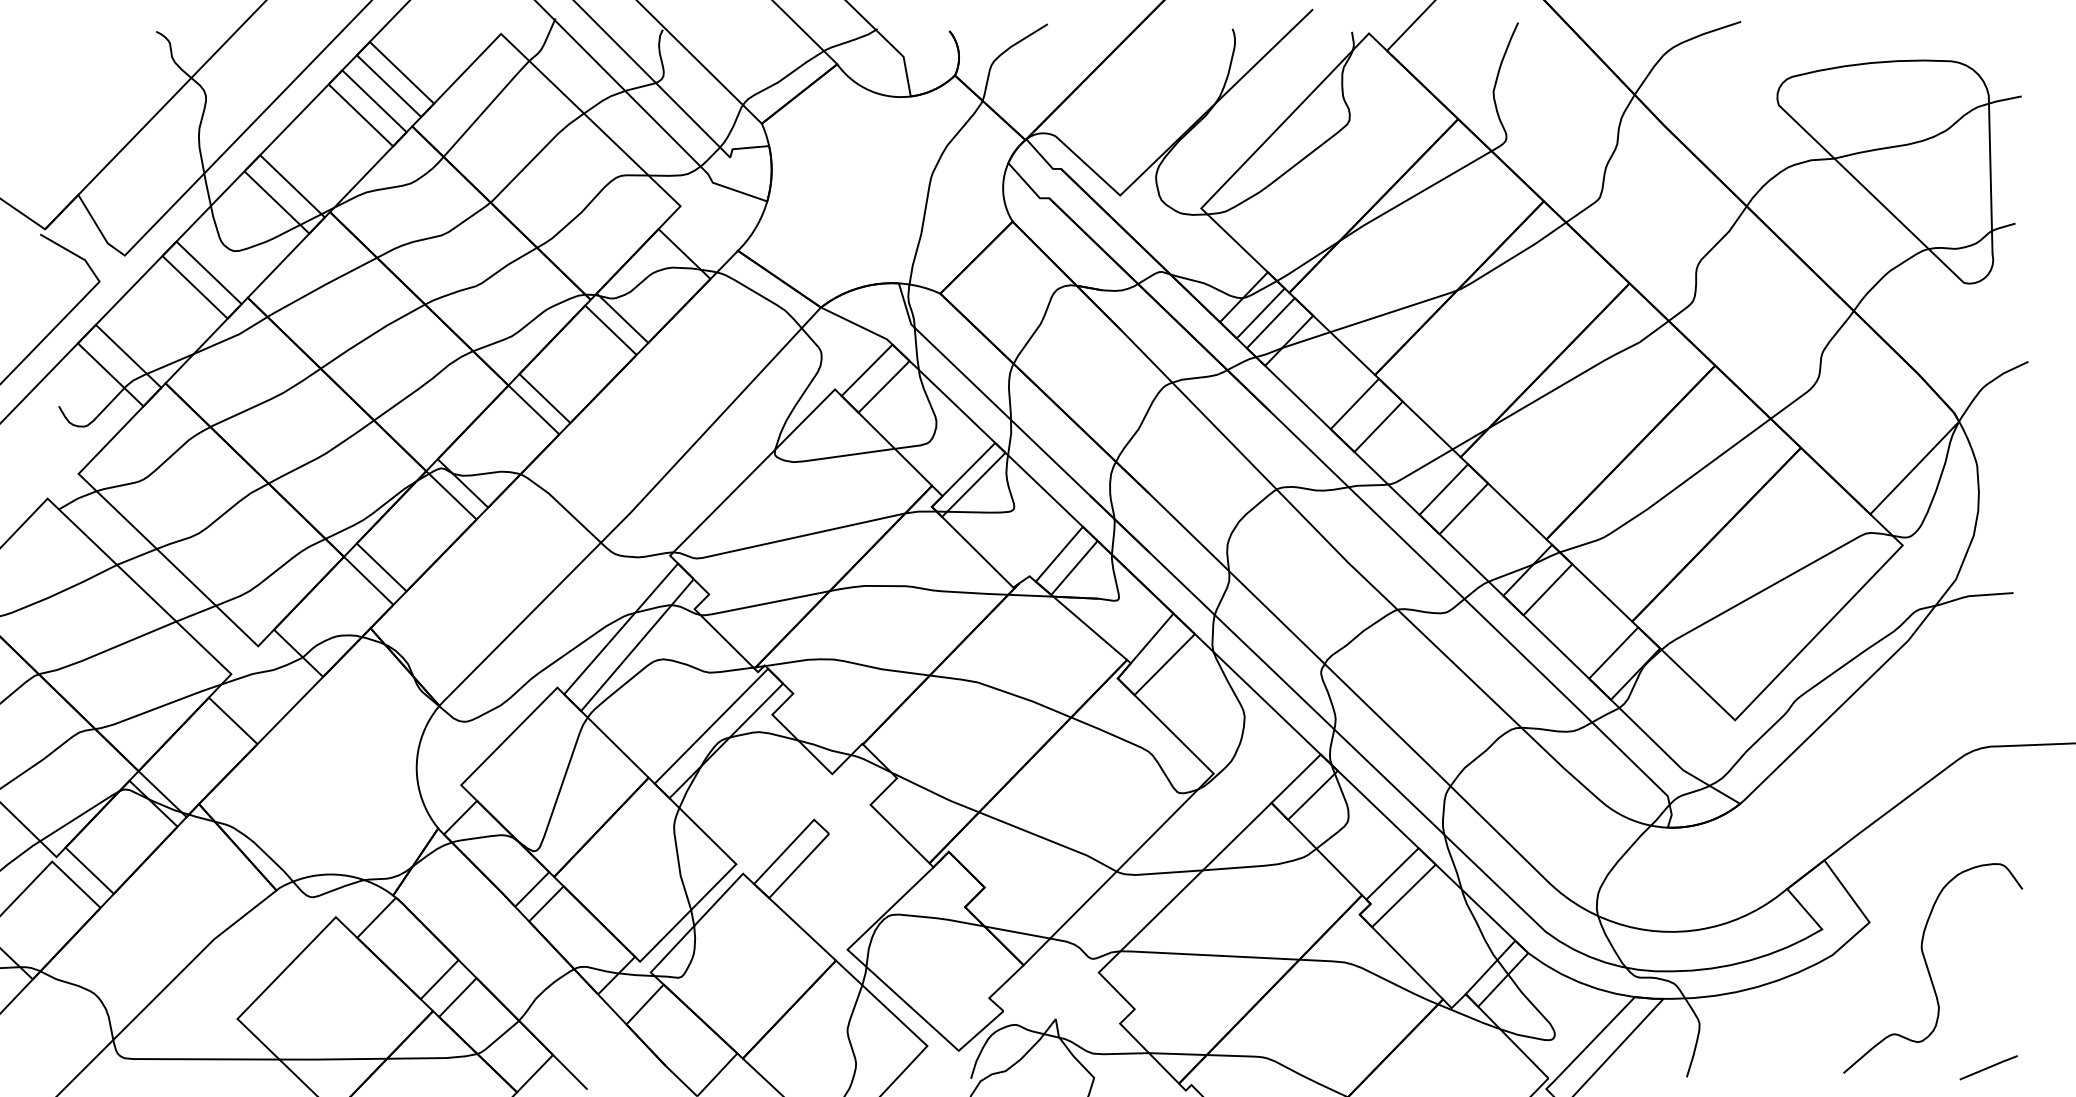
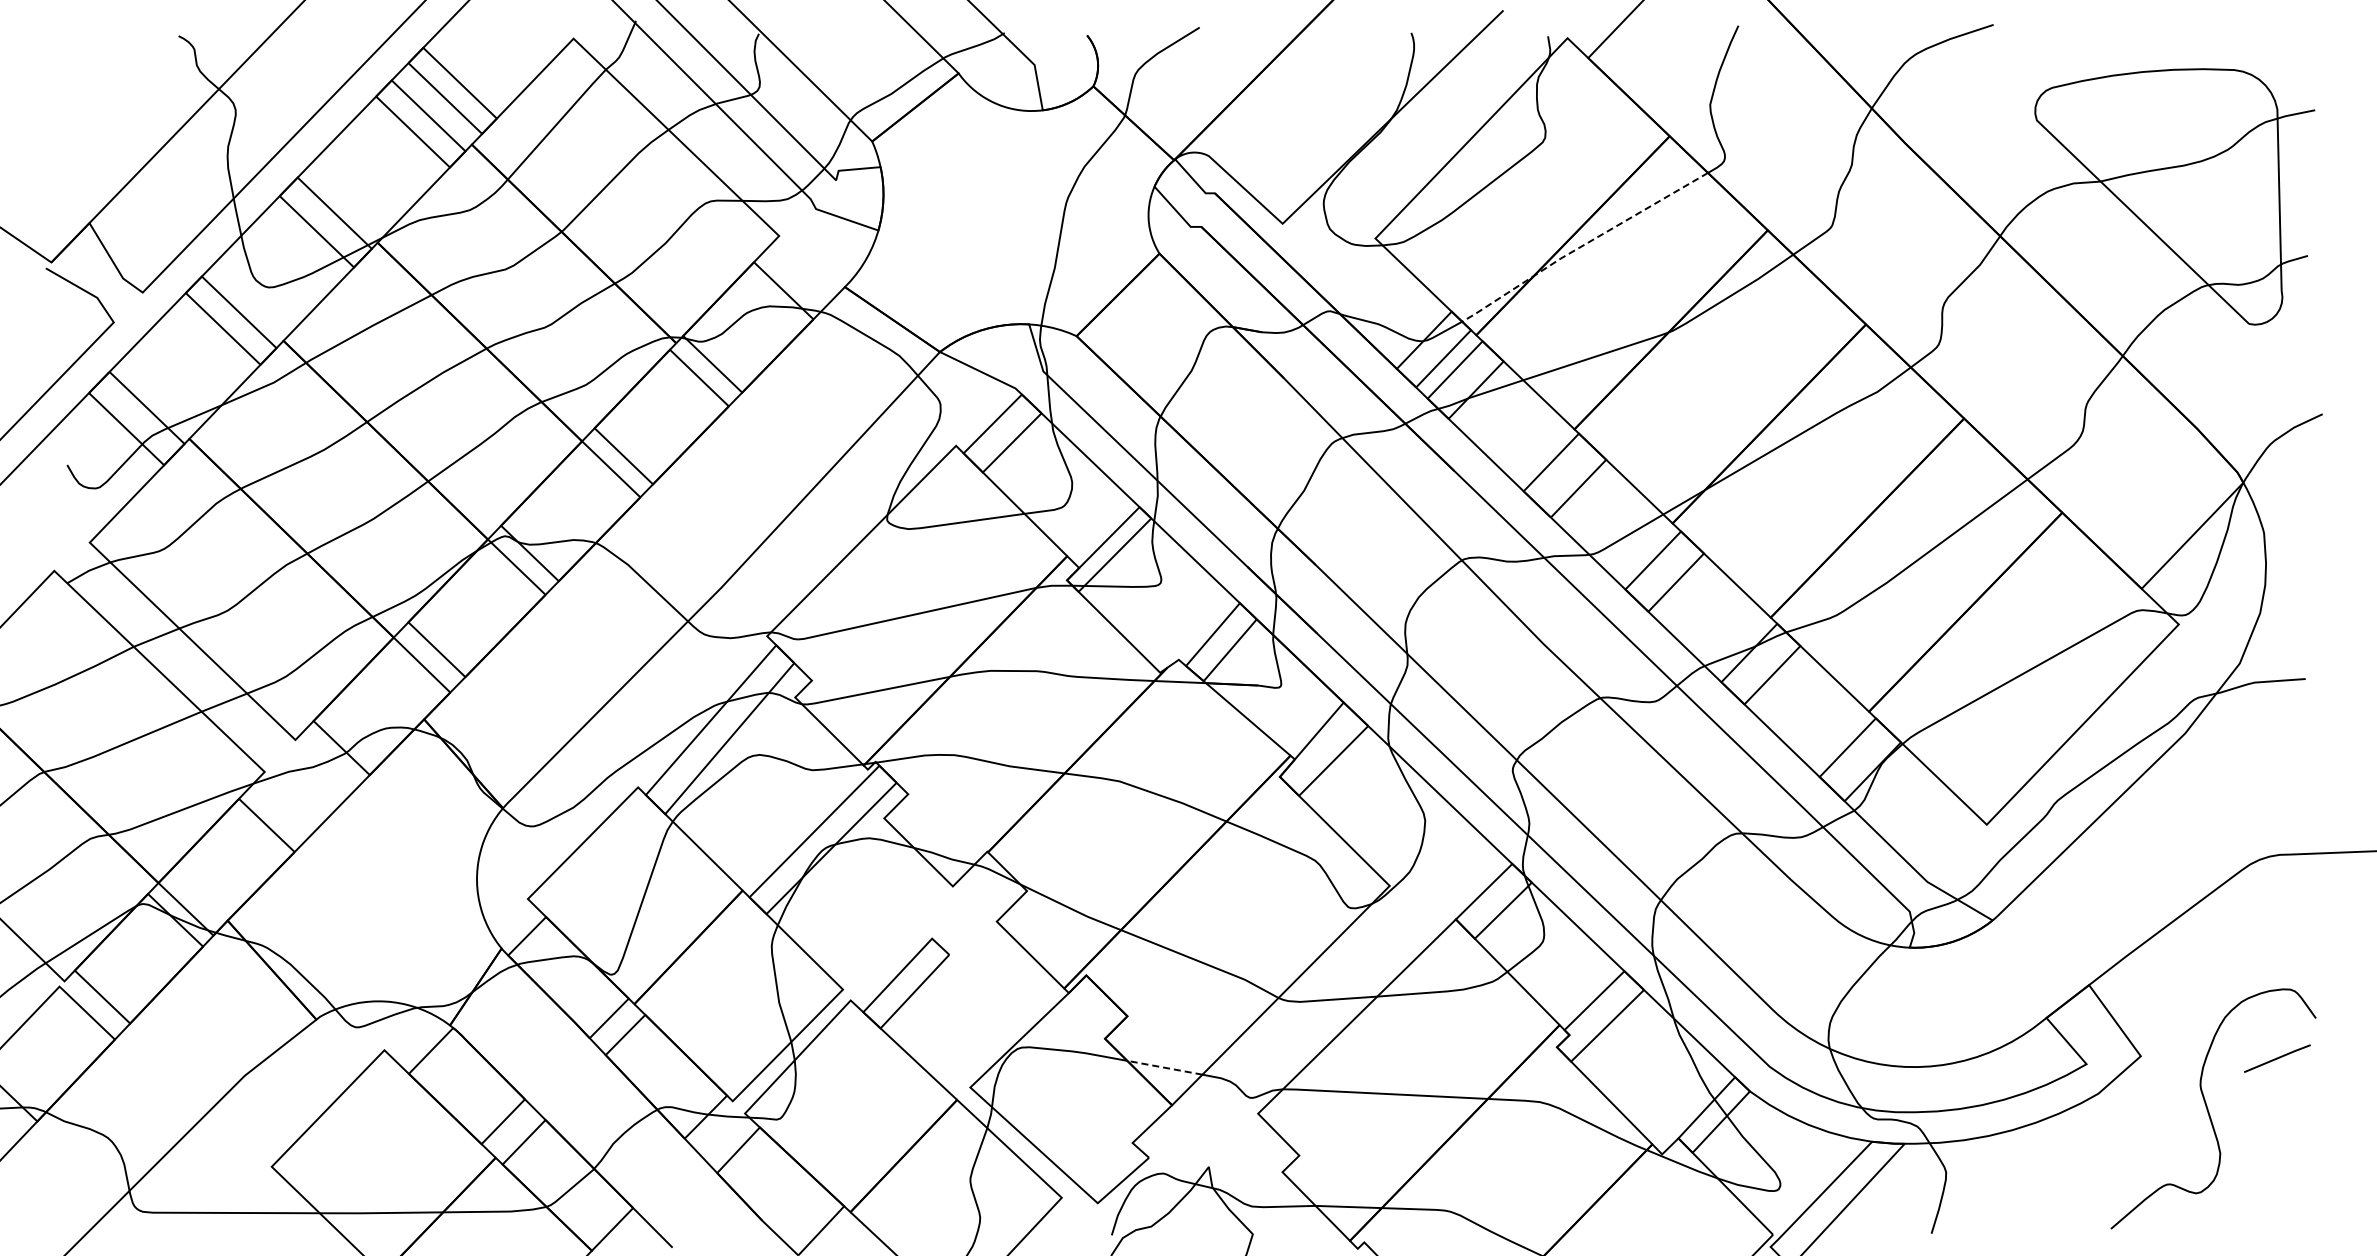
line: (1382, 215) -> (1582, 246), solid -> dashed
line: (1017, 932) -> (1164, 1067), solid -> dashed
line: (1988, 1067) -> (2277, 1058), moved

